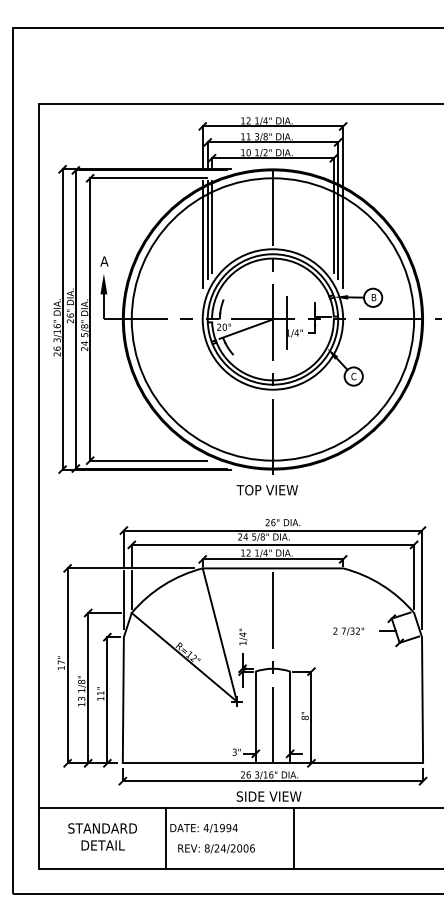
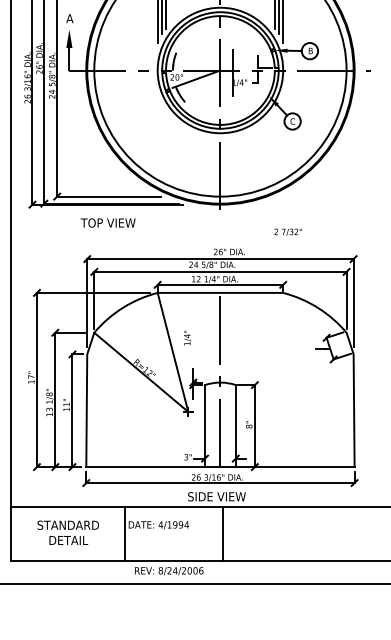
text: (266, 490) -> (107, 223), moved
text: (348, 631) -> (287, 232), moved
text: (243, 636) -> (187, 337), moved
line: (293, 837) -> (222, 533), moved
text: (216, 848) -> (169, 570), moved

